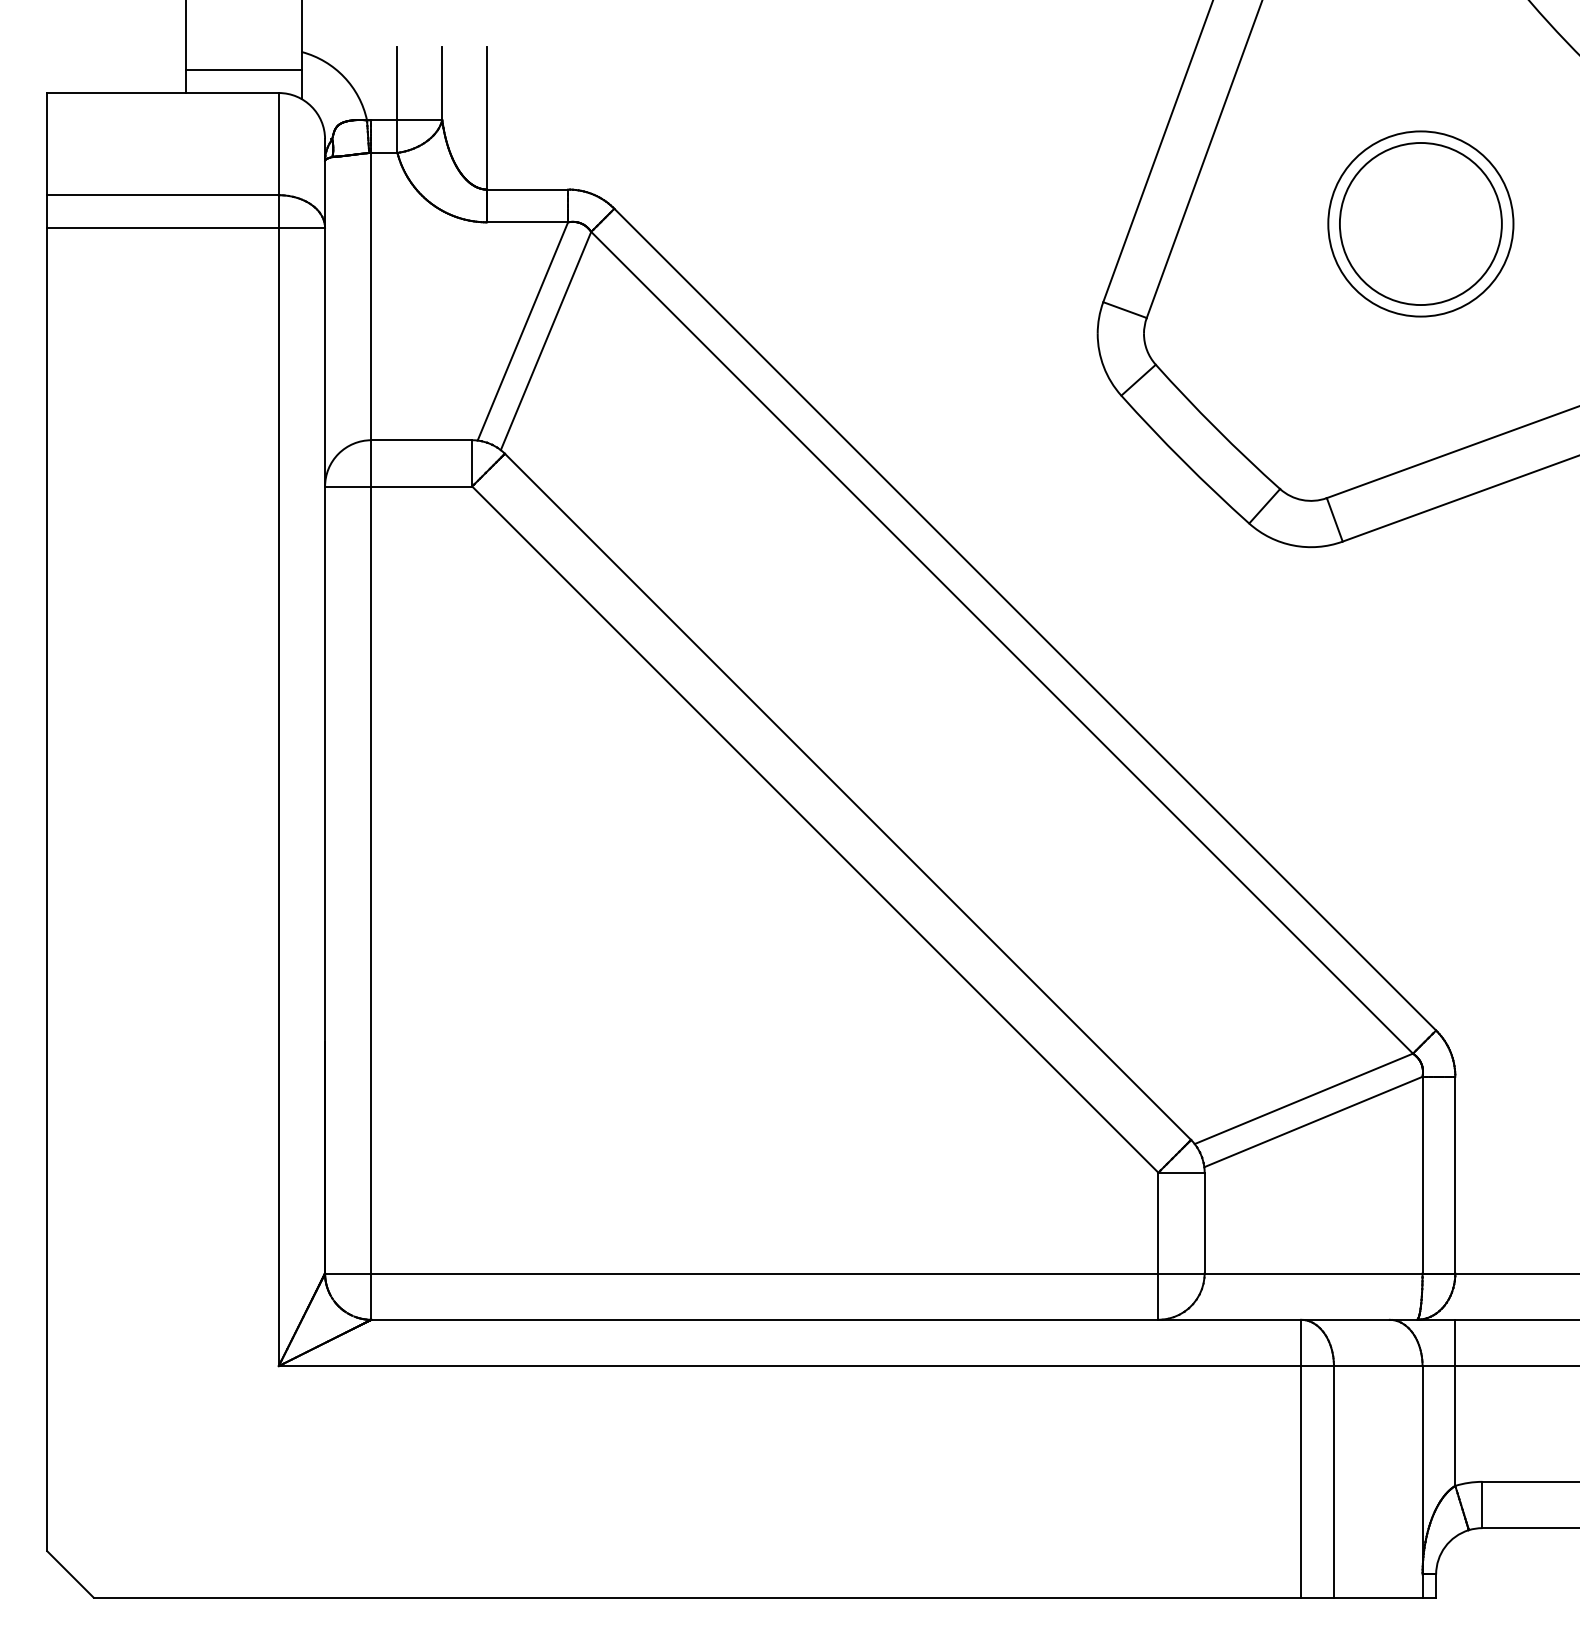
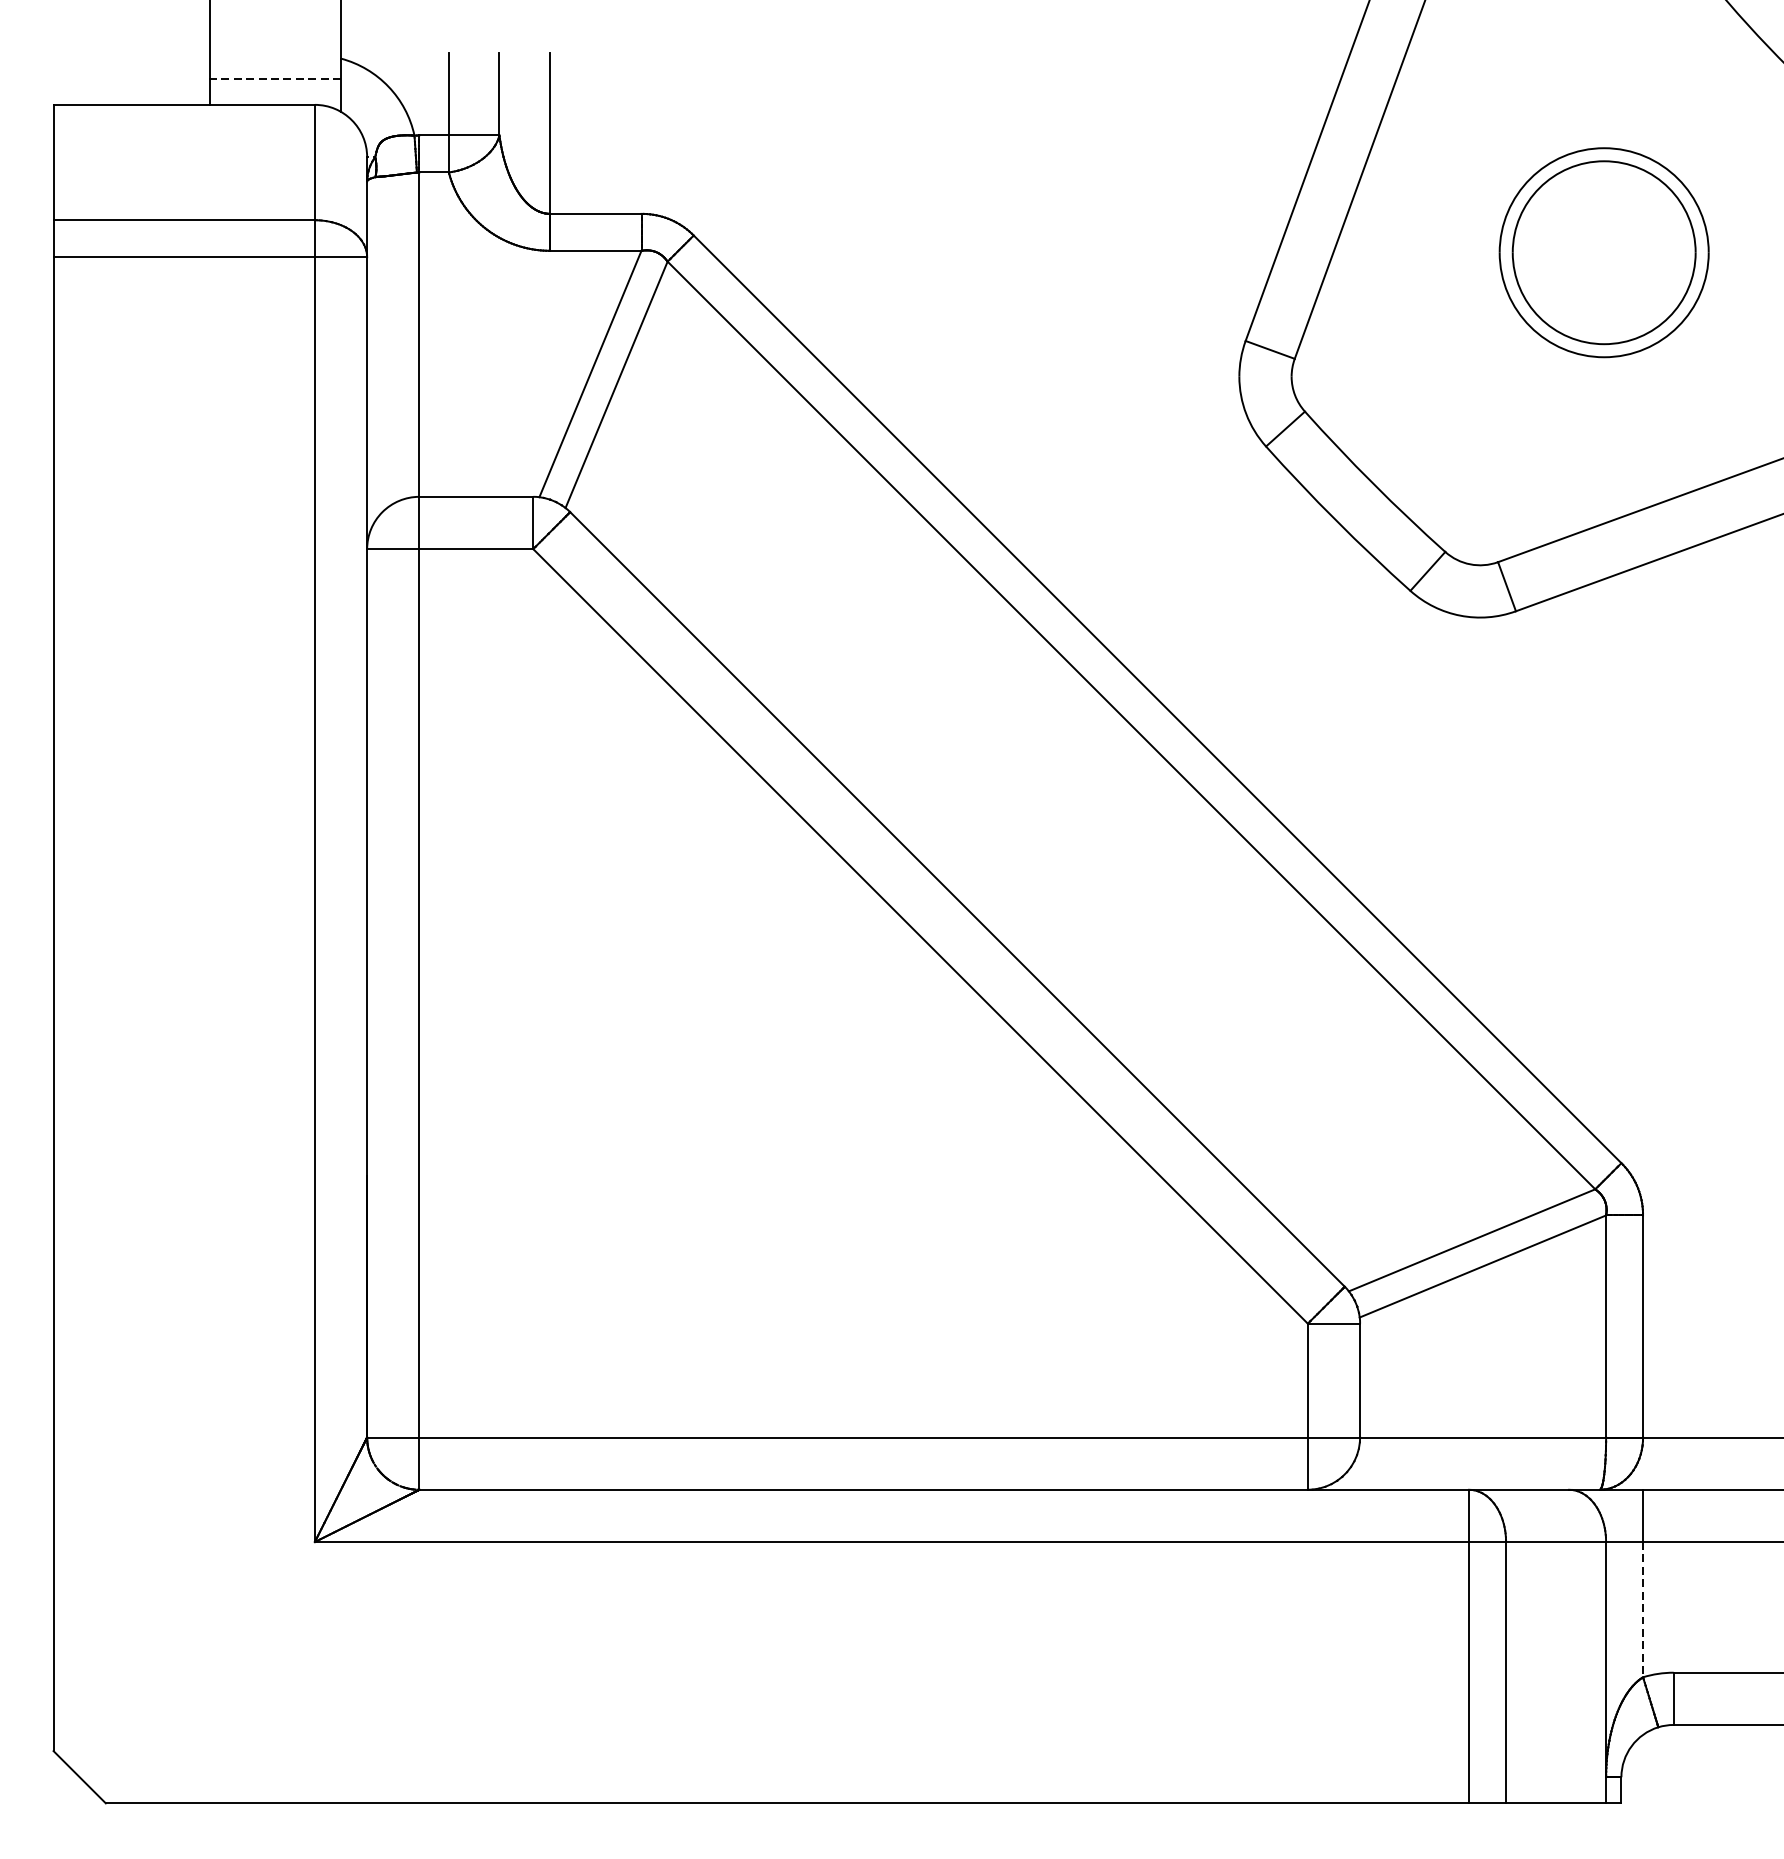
line: (244, 69) -> (276, 78), solid -> dashed
line: (1455, 1426) -> (1643, 1610), solid -> dashed

